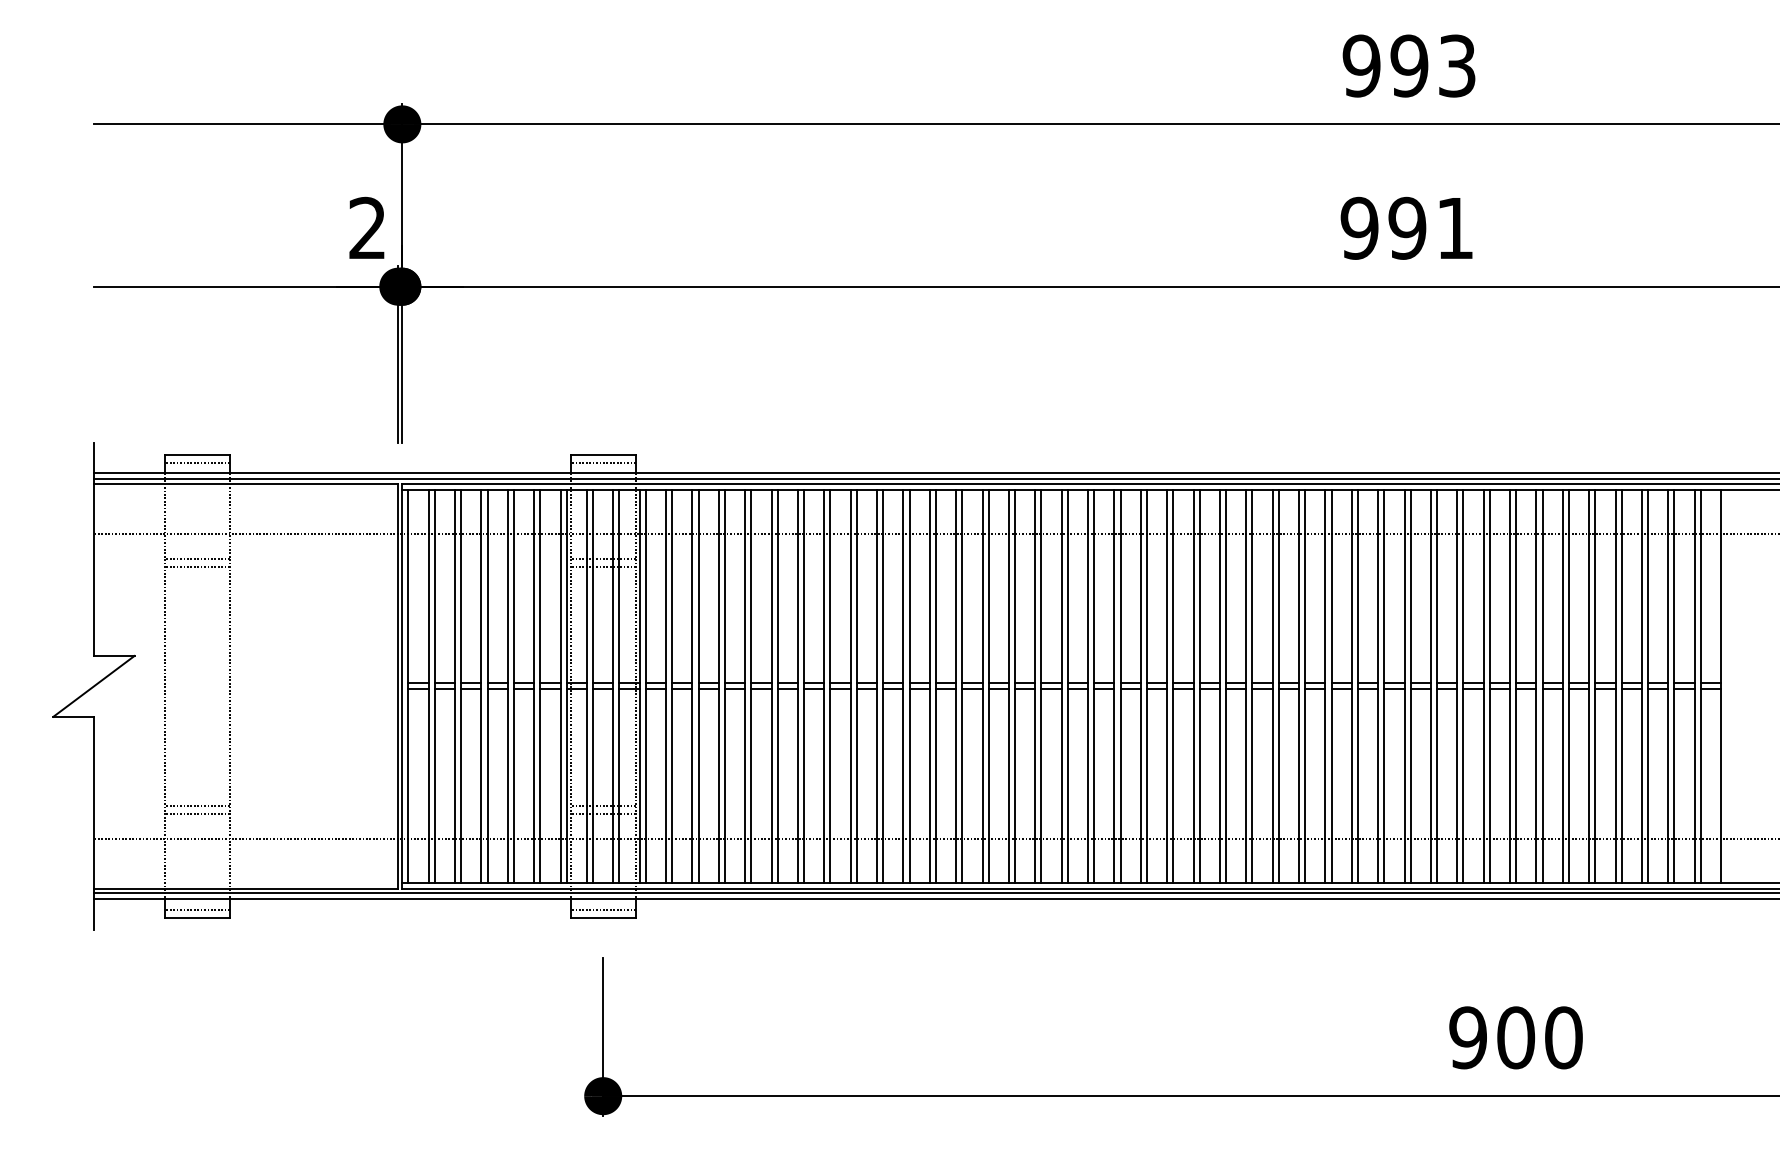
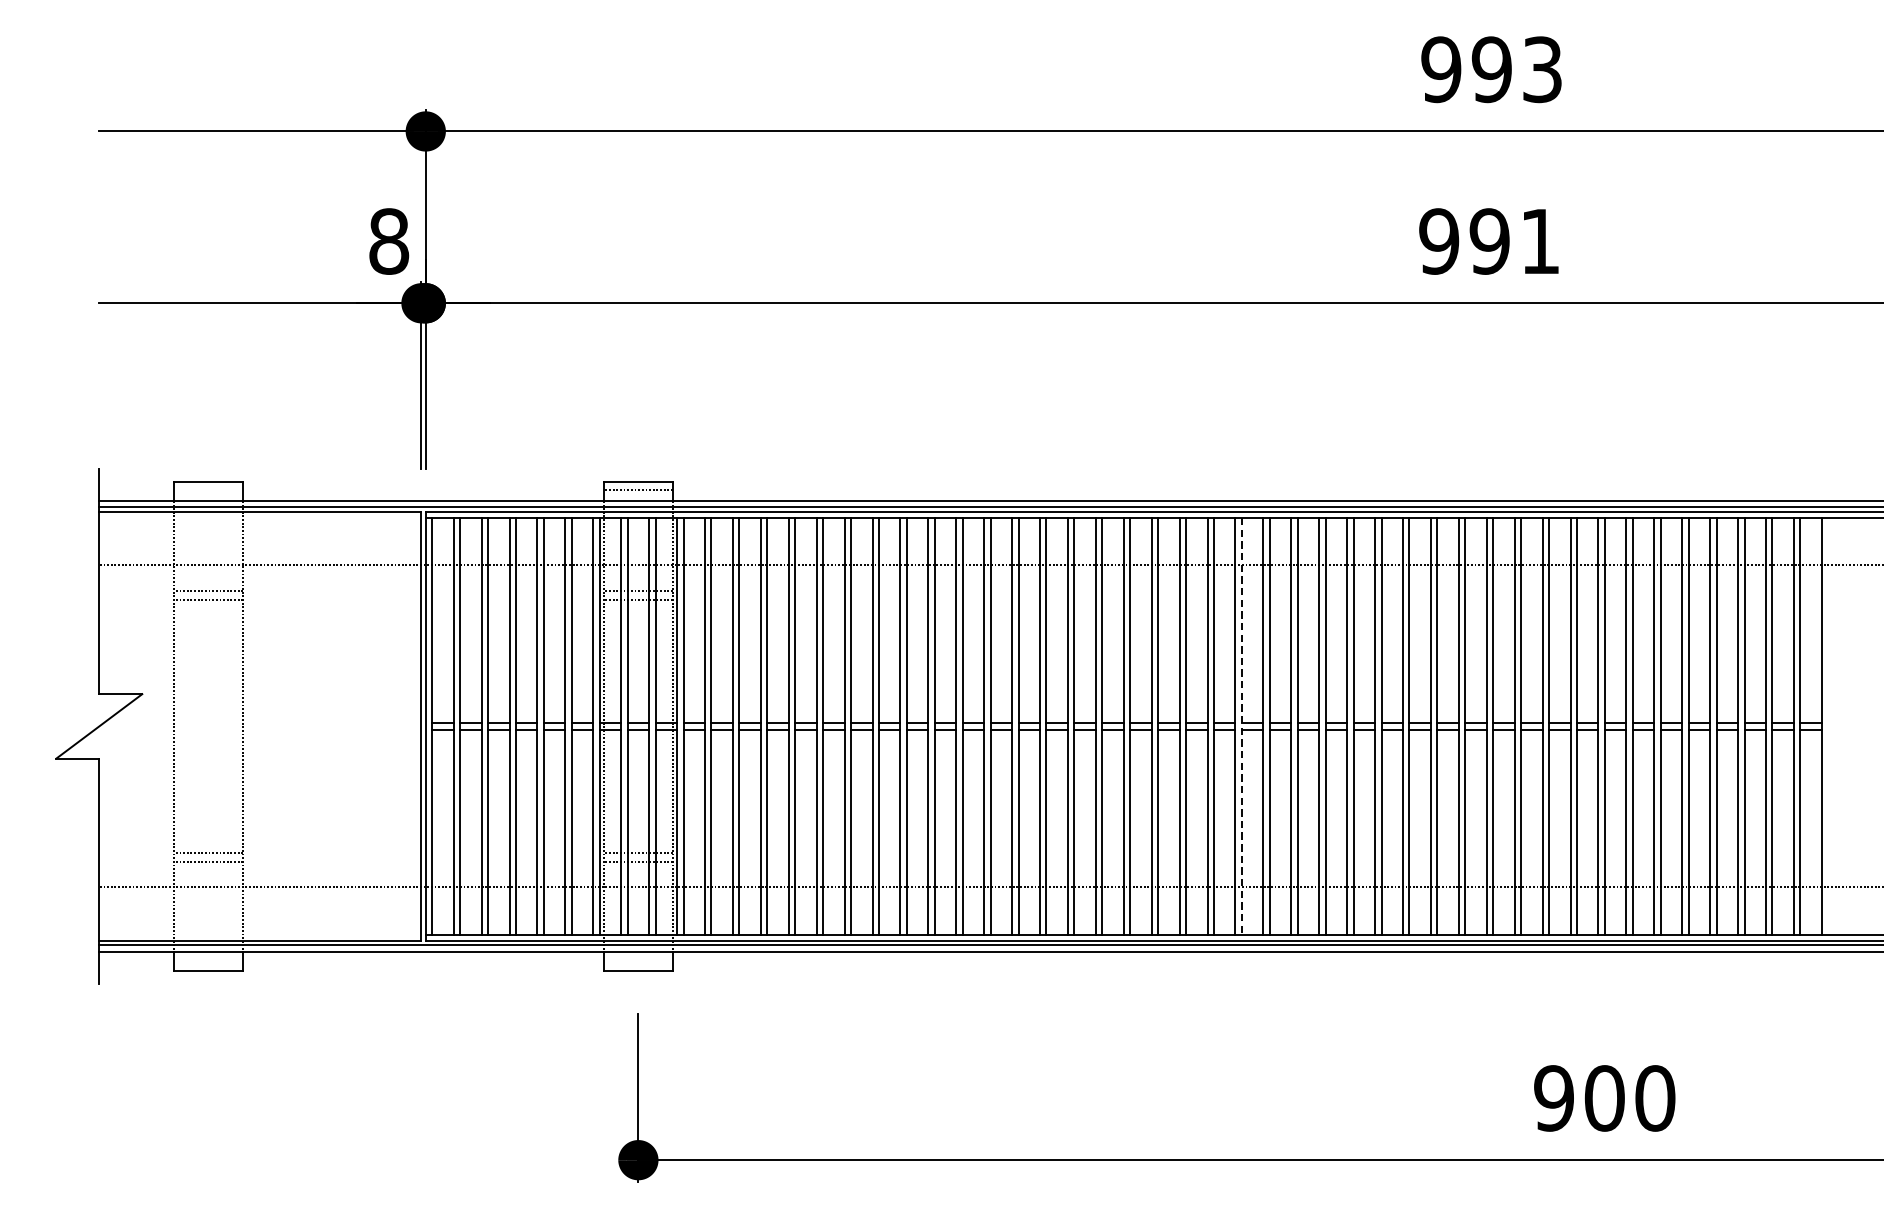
text: (367, 227) -> (388, 240), 2 -> 8
line: (196, 463) -> (207, 490), removed
line: (1173, 686) -> (1242, 726), solid -> dashed
line: (196, 909) -> (207, 962), removed
line: (602, 909) -> (637, 962), removed

